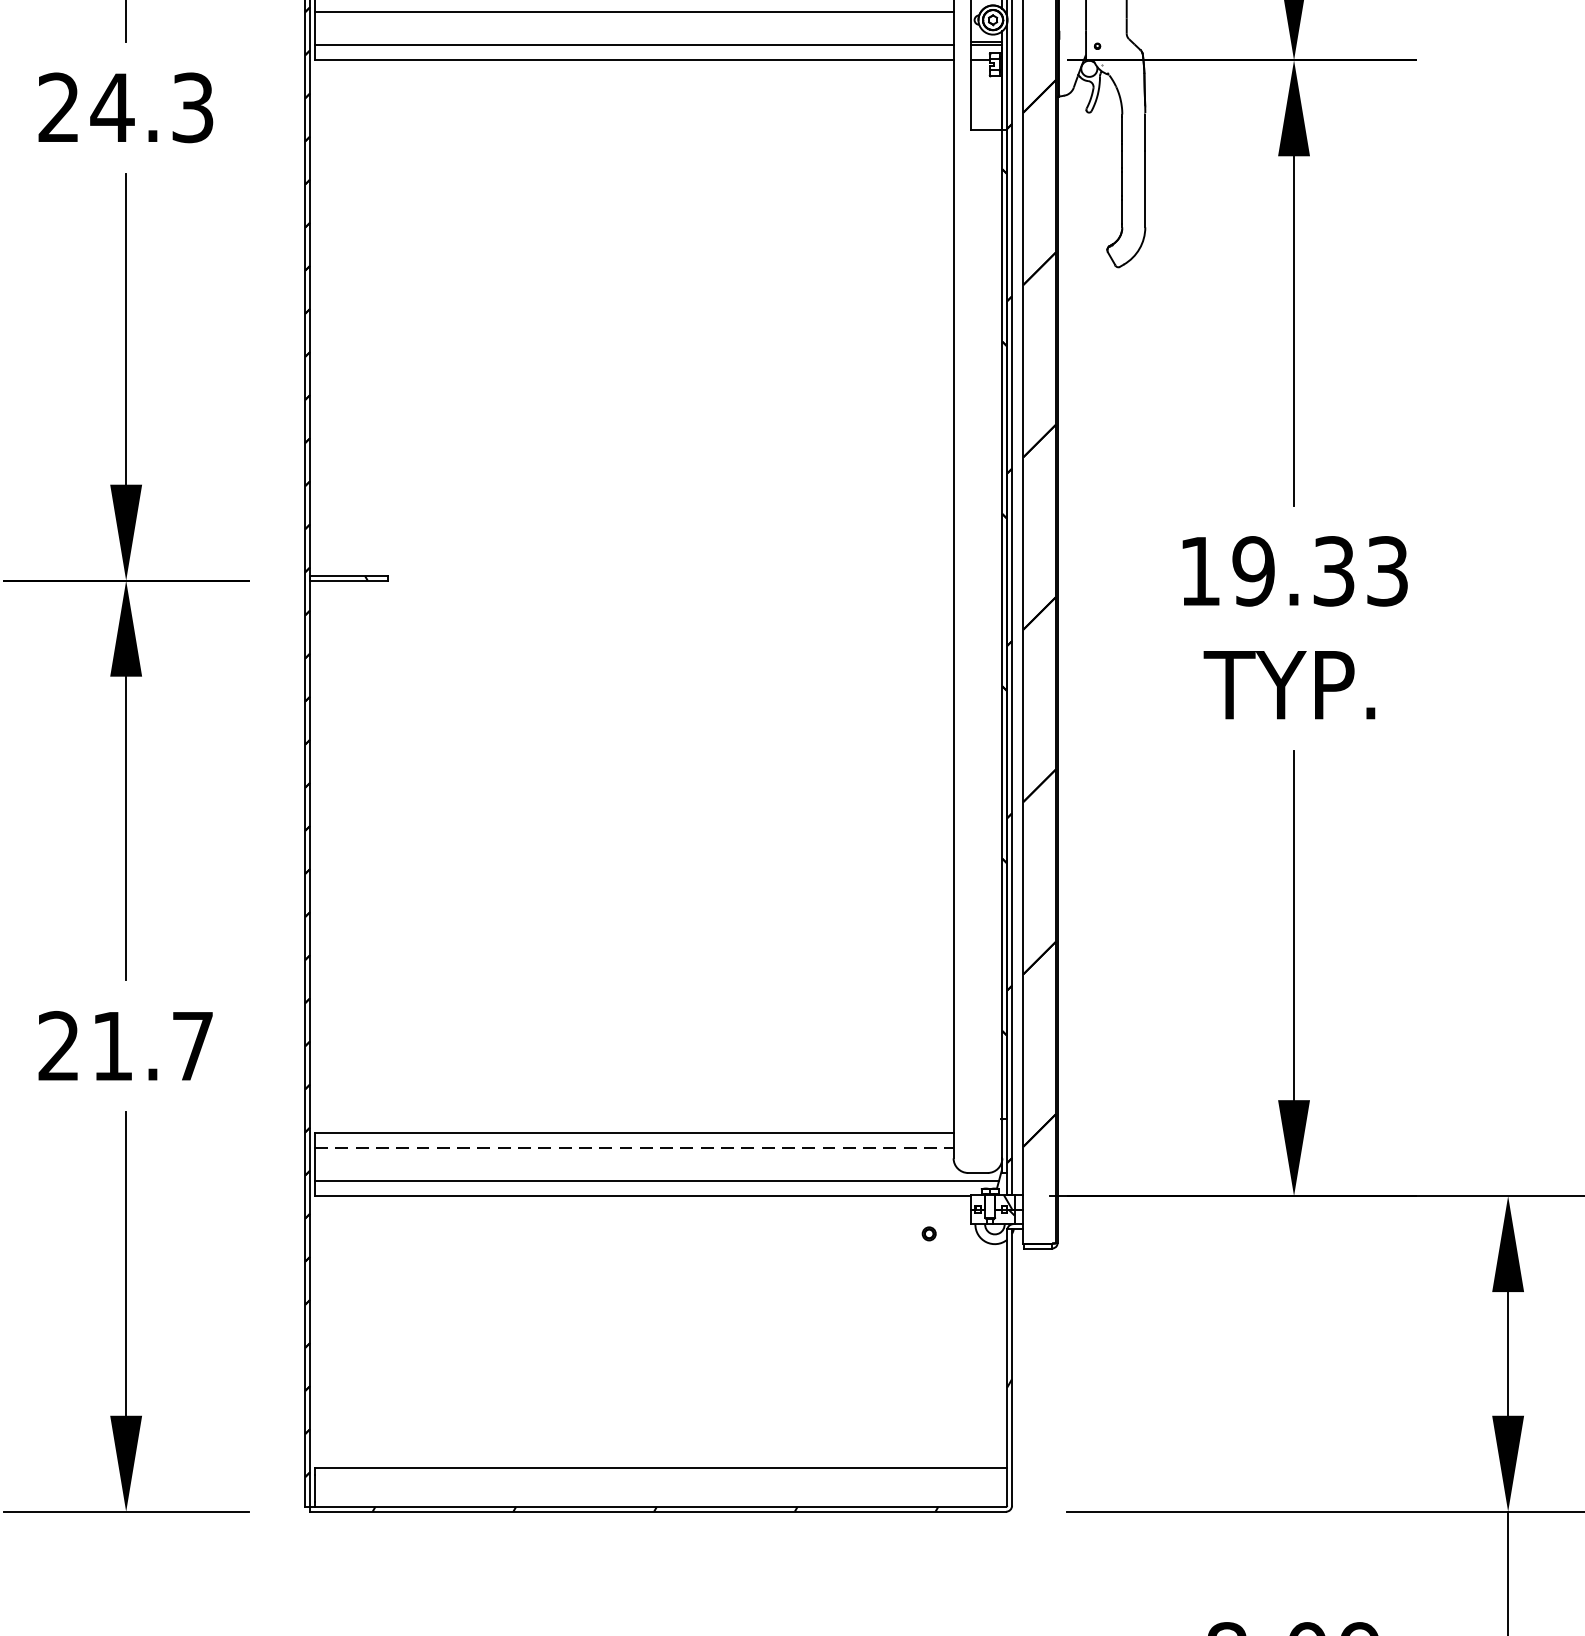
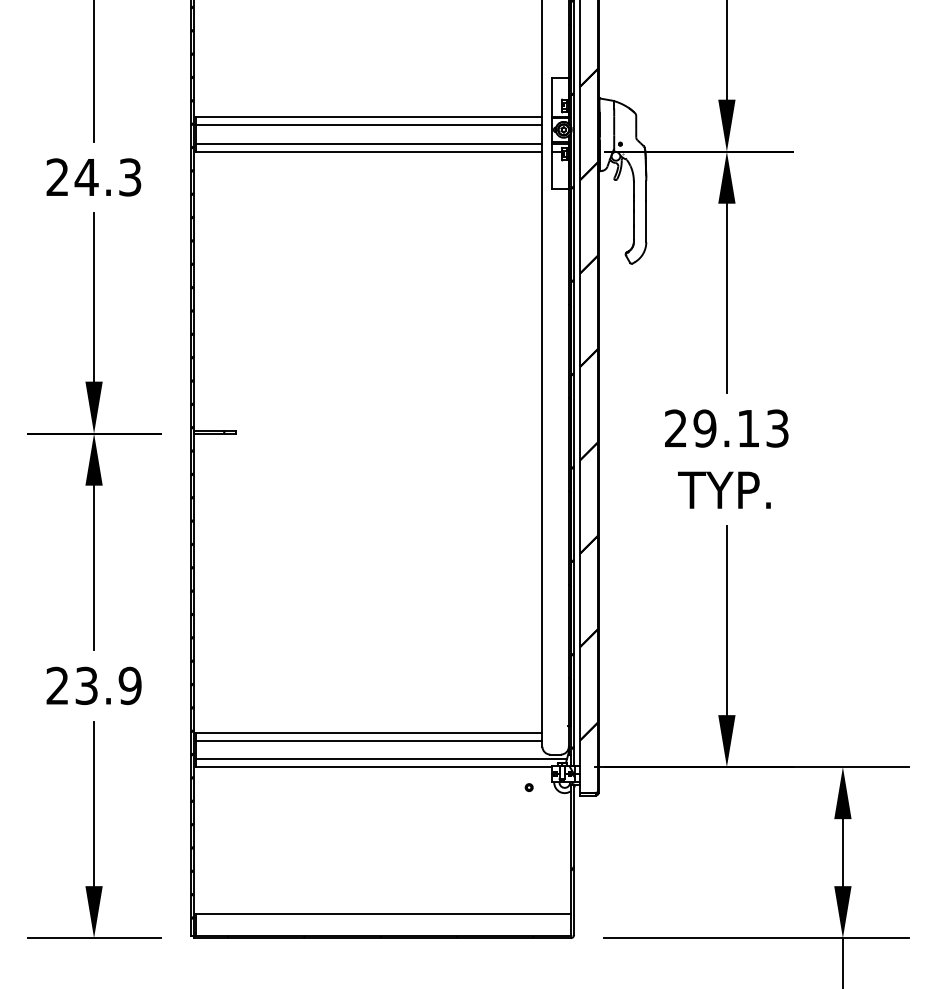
text: (1267, 571) -> (712, 428), 19.33 -> 29.13
text: (152, 1045) -> (108, 685), 21.7 -> 23.9
line: (634, 1146) -> (369, 740), dashed -> solid

